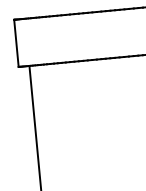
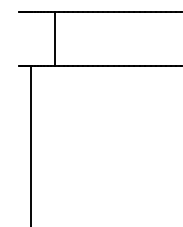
line: (16, 43) -> (54, 38), moved

